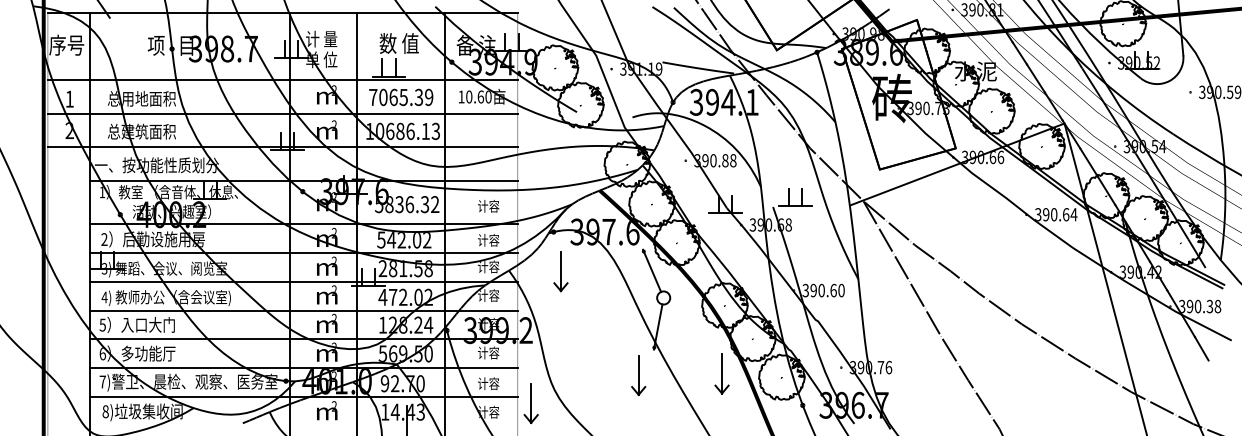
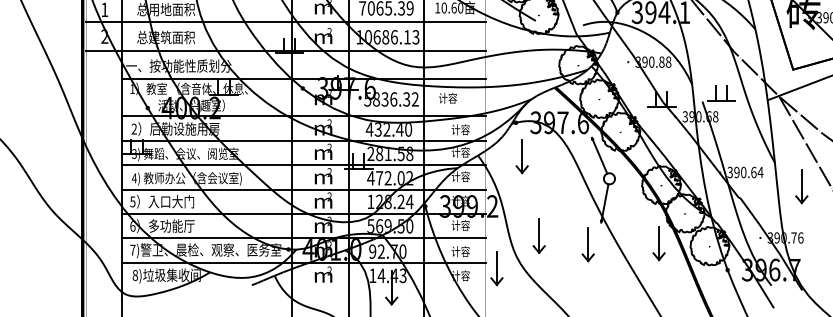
text: (488, 206) -> (447, 98), moved
text: (403, 239) -> (388, 129), 542.02 -> 432.40
text: (841, 290) -> (760, 172), 390.60 -> 390.64
part: (889, 306) -> (801, 186), added
part: (580, 365) -> (538, 236), added

